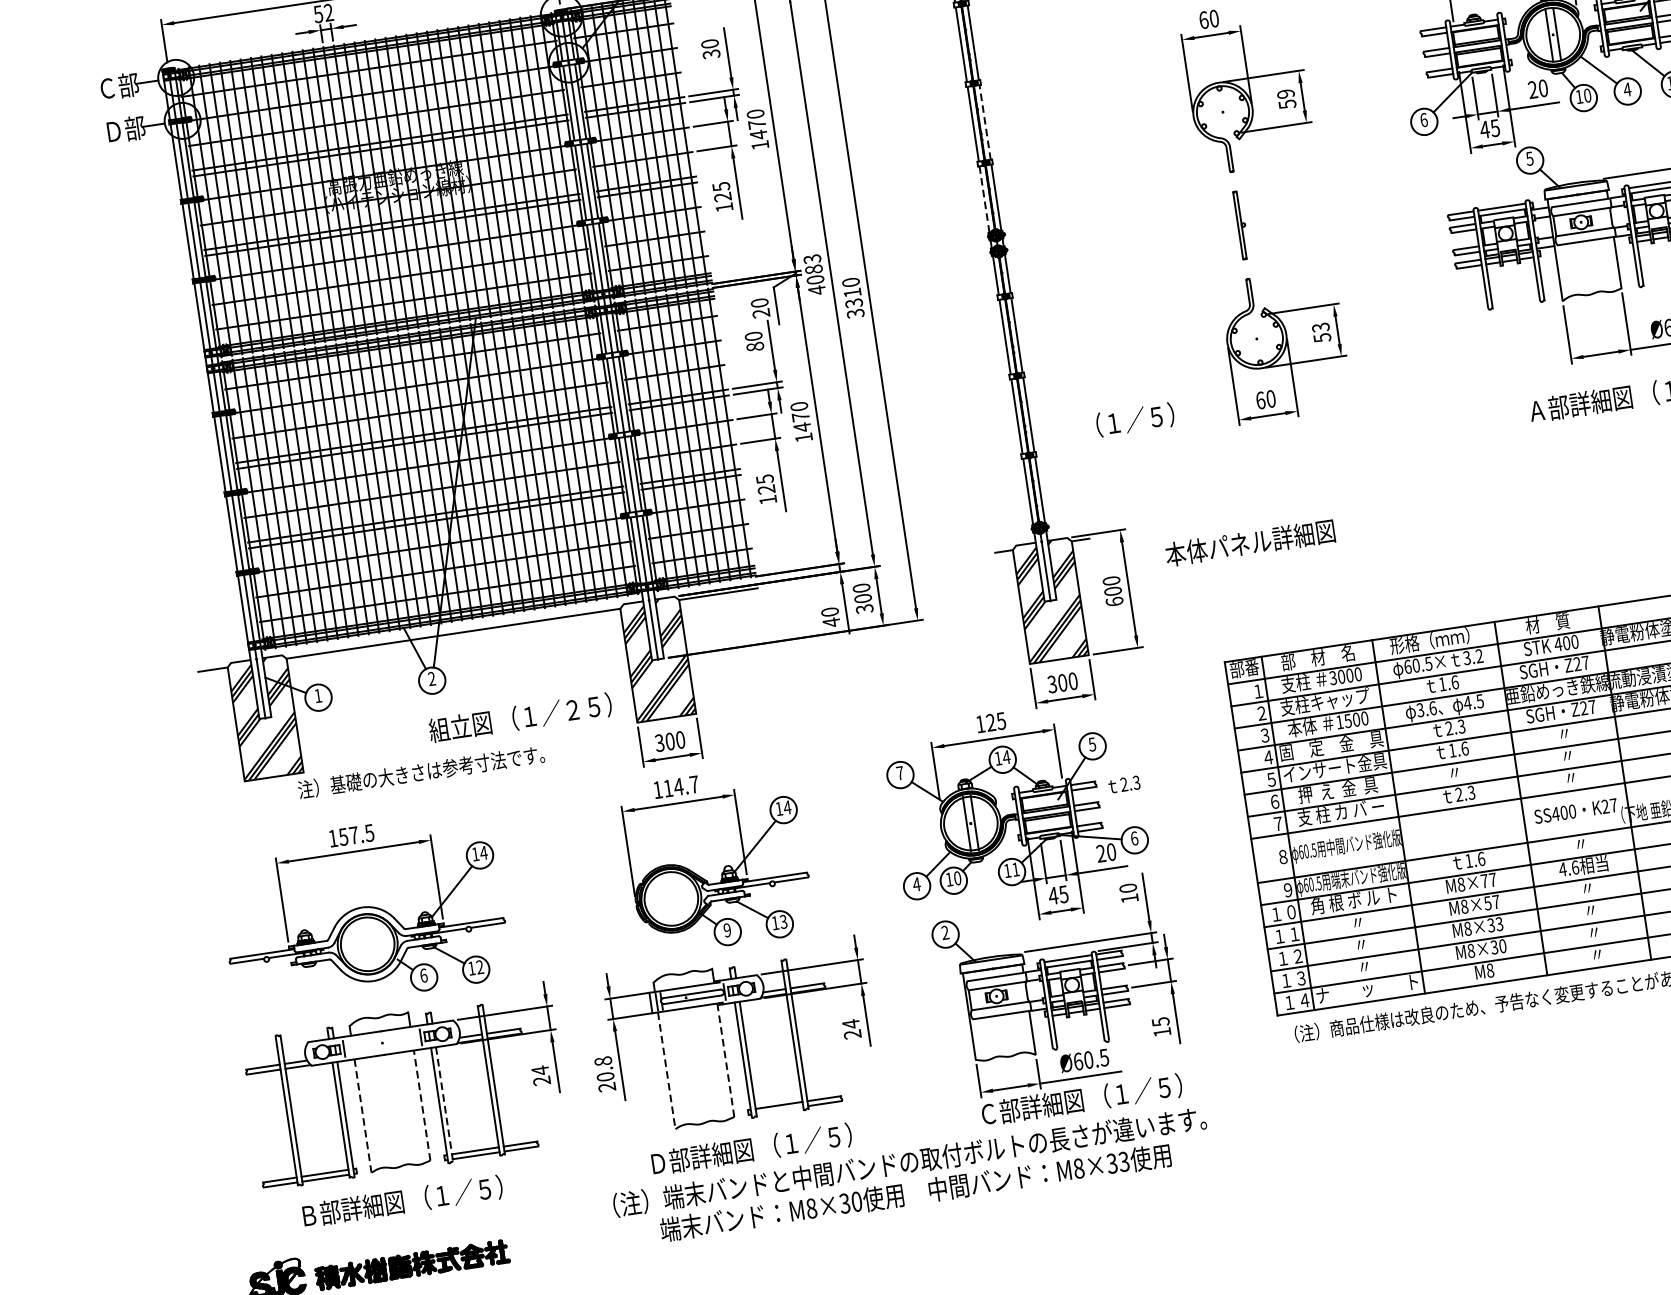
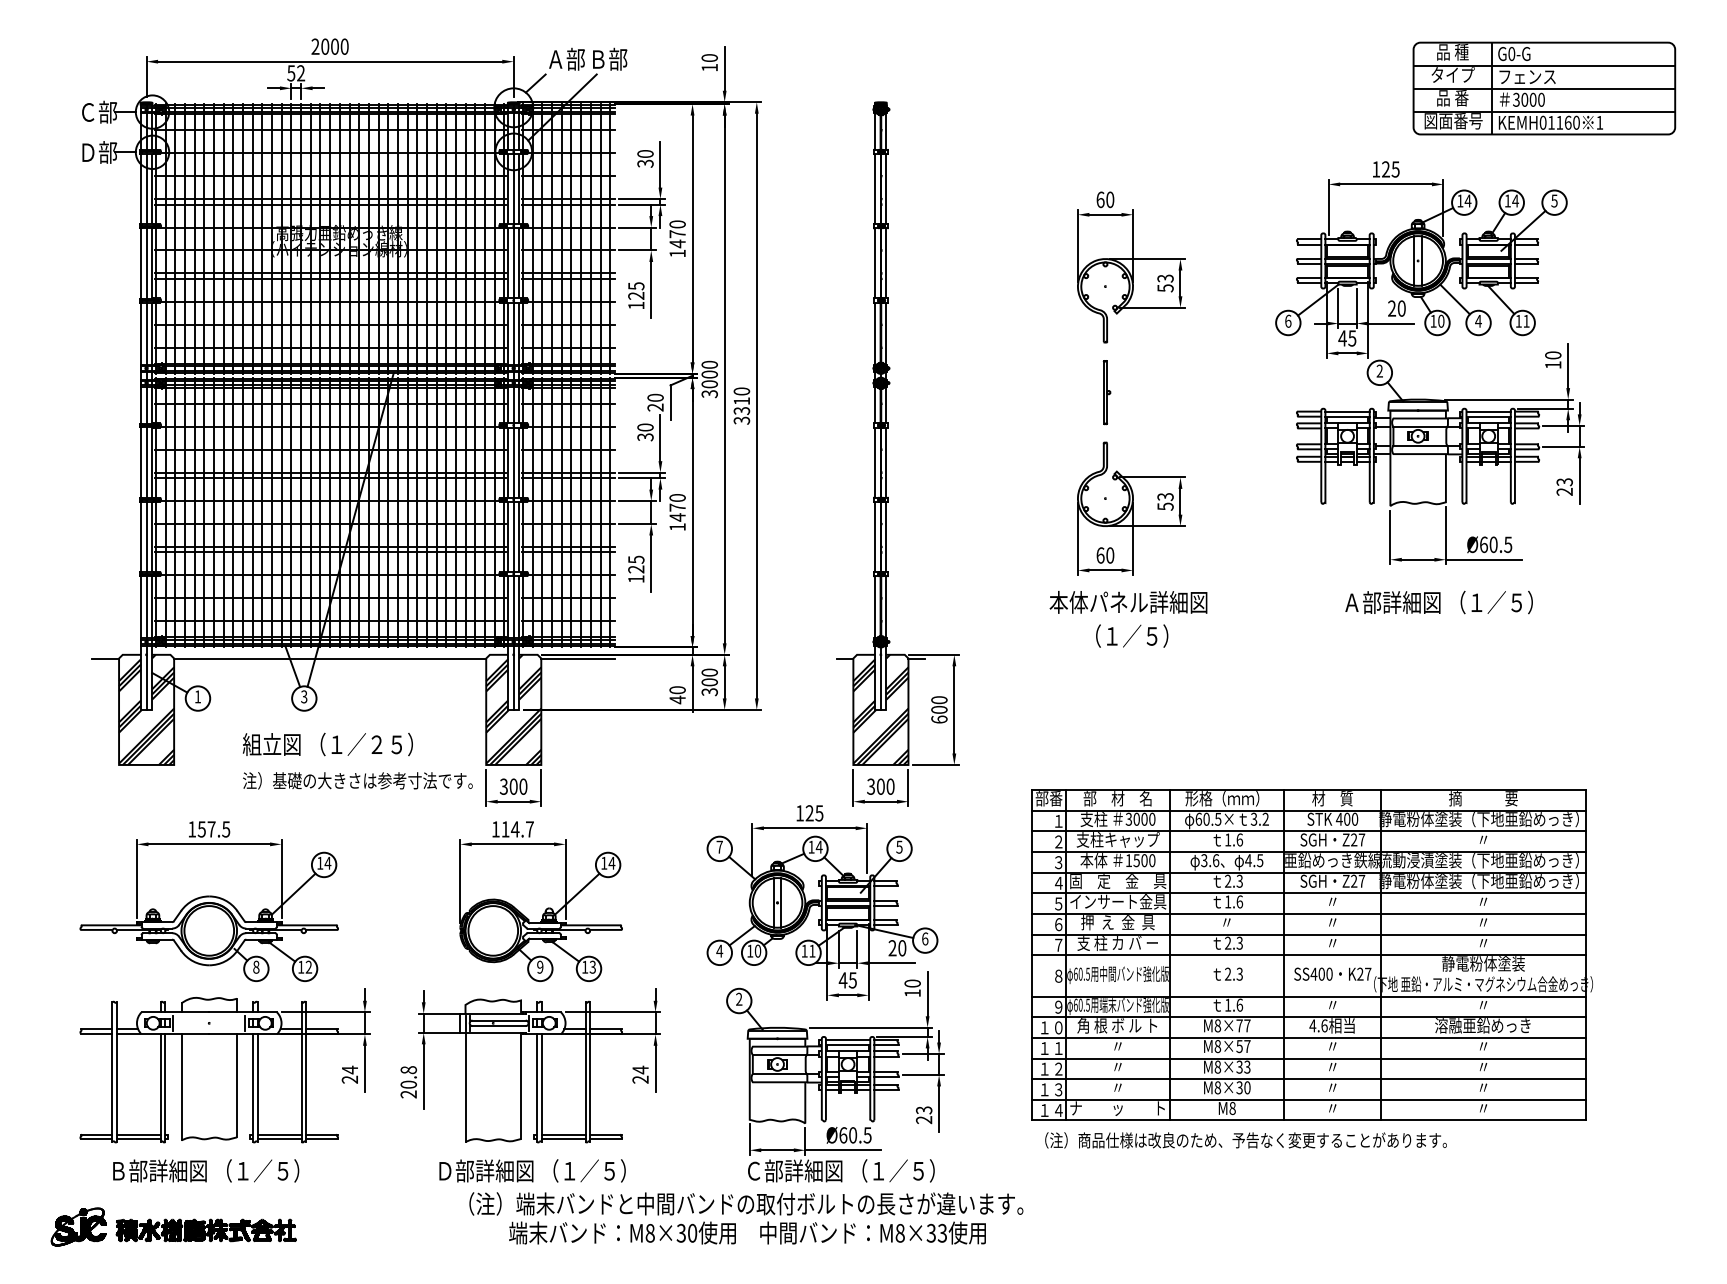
text: (1285, 93) -> (1165, 278), 59 -> 53
line: (985, 122) -> (886, 263), dashed -> solid
text: (1529, 158) -> (1379, 370), 5 -> 2
line: (984, 200) -> (875, 334), dashed -> solid
text: (814, 274) -> (709, 379), 4083 -> 3000
text: (755, 347) -> (645, 437), 80 -> 30
text: (1135, 419) -> (1132, 635), moved
text: (1250, 543) -> (1128, 602), moved
text: (432, 679) -> (304, 697), 2 -> 3
text: (519, 717) -> (327, 744), moved
text: (420, 771) -> (357, 780), moved
text: (1123, 783) -> (1227, 973), moved
text: (423, 974) -> (256, 966), 6 -> 8
text: (1160, 1027) -> (923, 1115), 15 -> 23
line: (726, 1059) -> (521, 1085), dashed -> solid
line: (666, 1070) -> (465, 1087), dashed -> solid
line: (422, 1105) -> (237, 1085), dashed -> solid
line: (444, 1105) -> (257, 1088), dashed -> solid
line: (779, 1110) -> (563, 1139), added
line: (363, 1116) -> (181, 1087), dashed -> solid
text: (912, 1177) -> (746, 1218), moved

